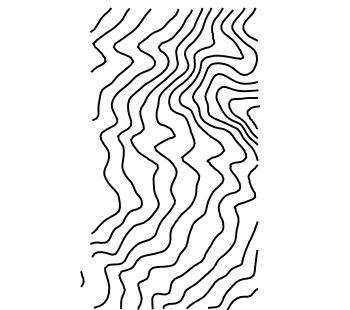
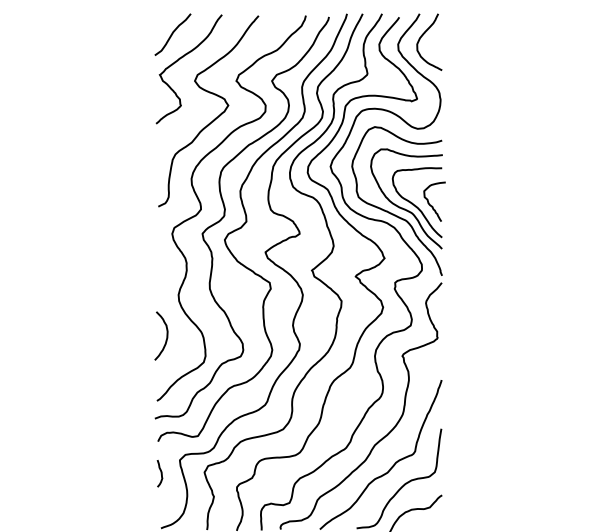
curve: (96, 195) -> (165, 335), added
curve: (82, 279) -> (160, 474), moved

